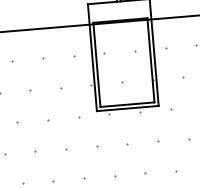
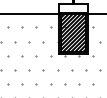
hatch: (123, 60) -> (73, 31), added

